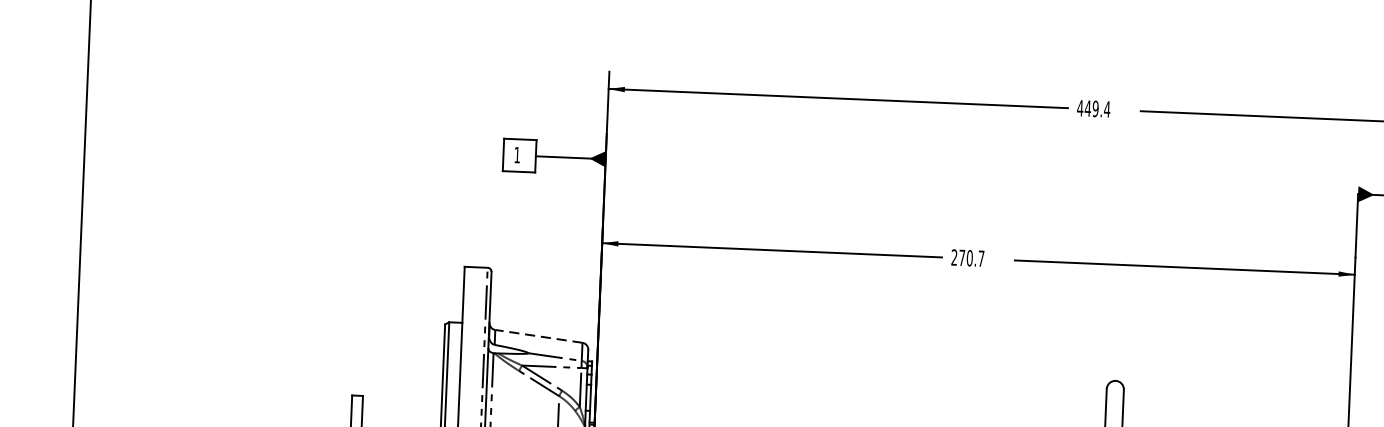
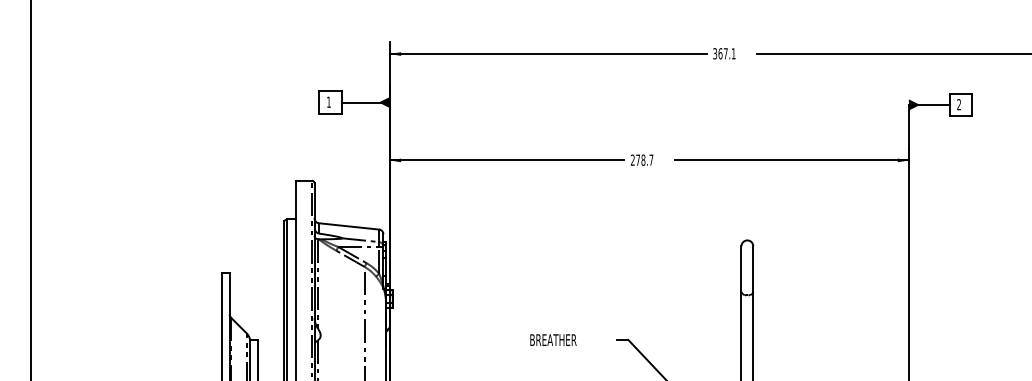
text: (1093, 108) -> (724, 53), 449.4 -> 367.1
text: (969, 258) -> (643, 160), 270.7 -> 278.7
line: (538, 336) -> (348, 226), dashed -> solid

